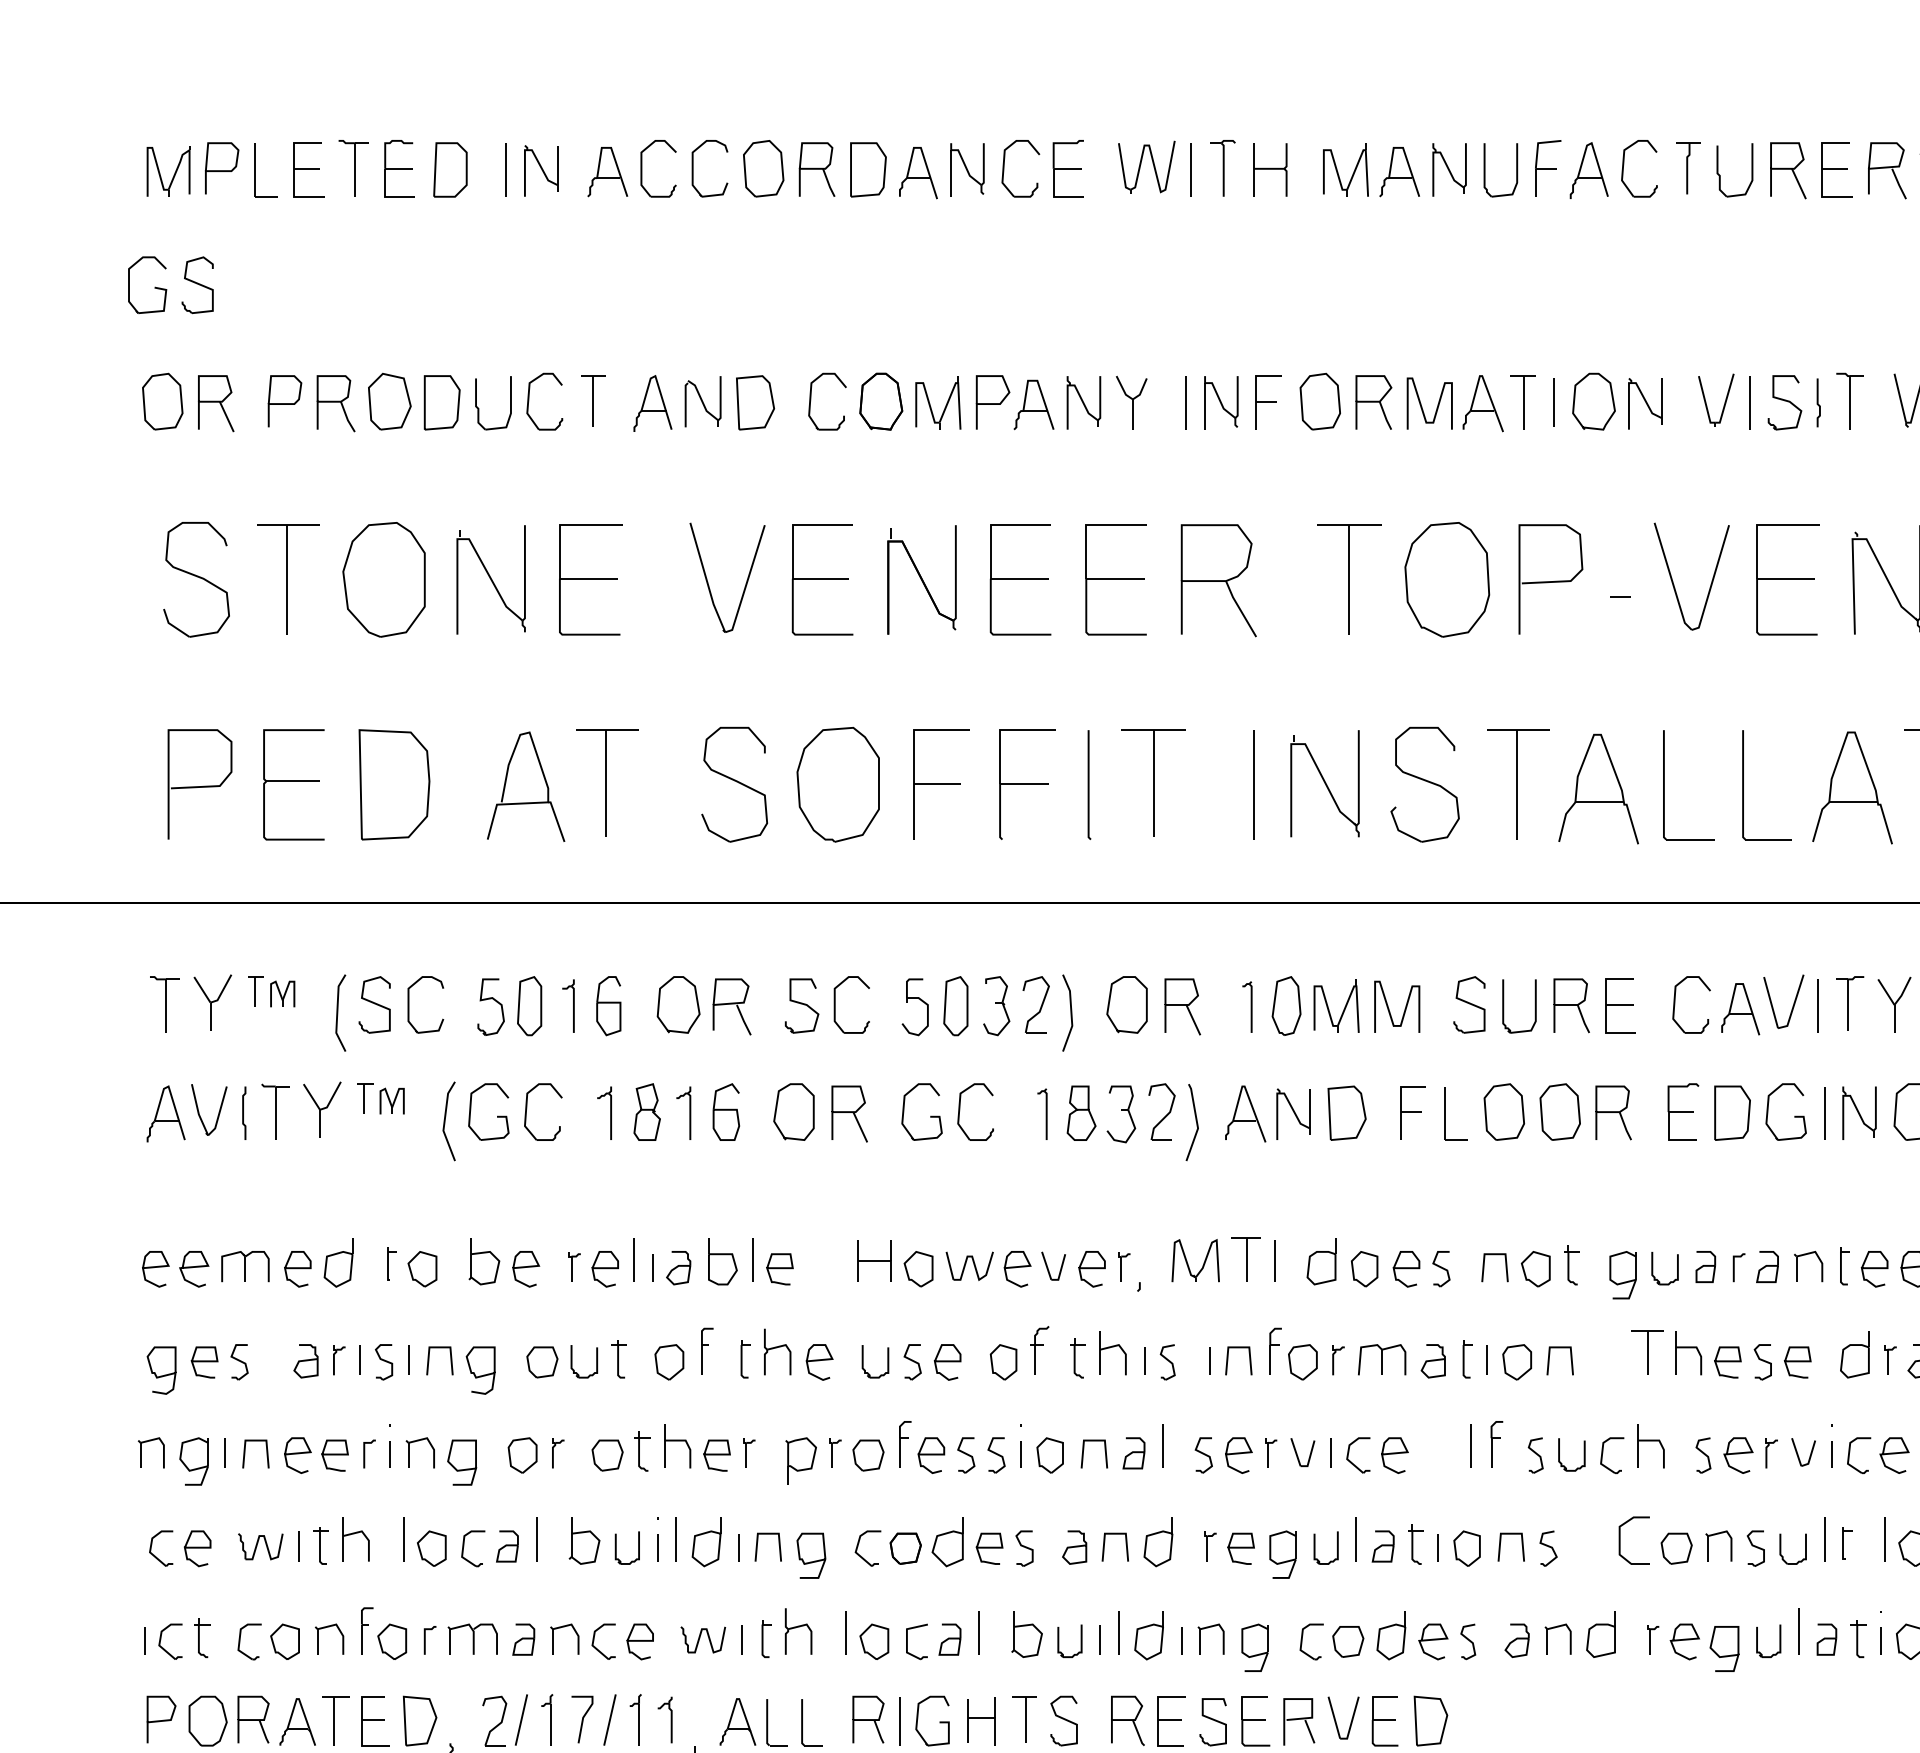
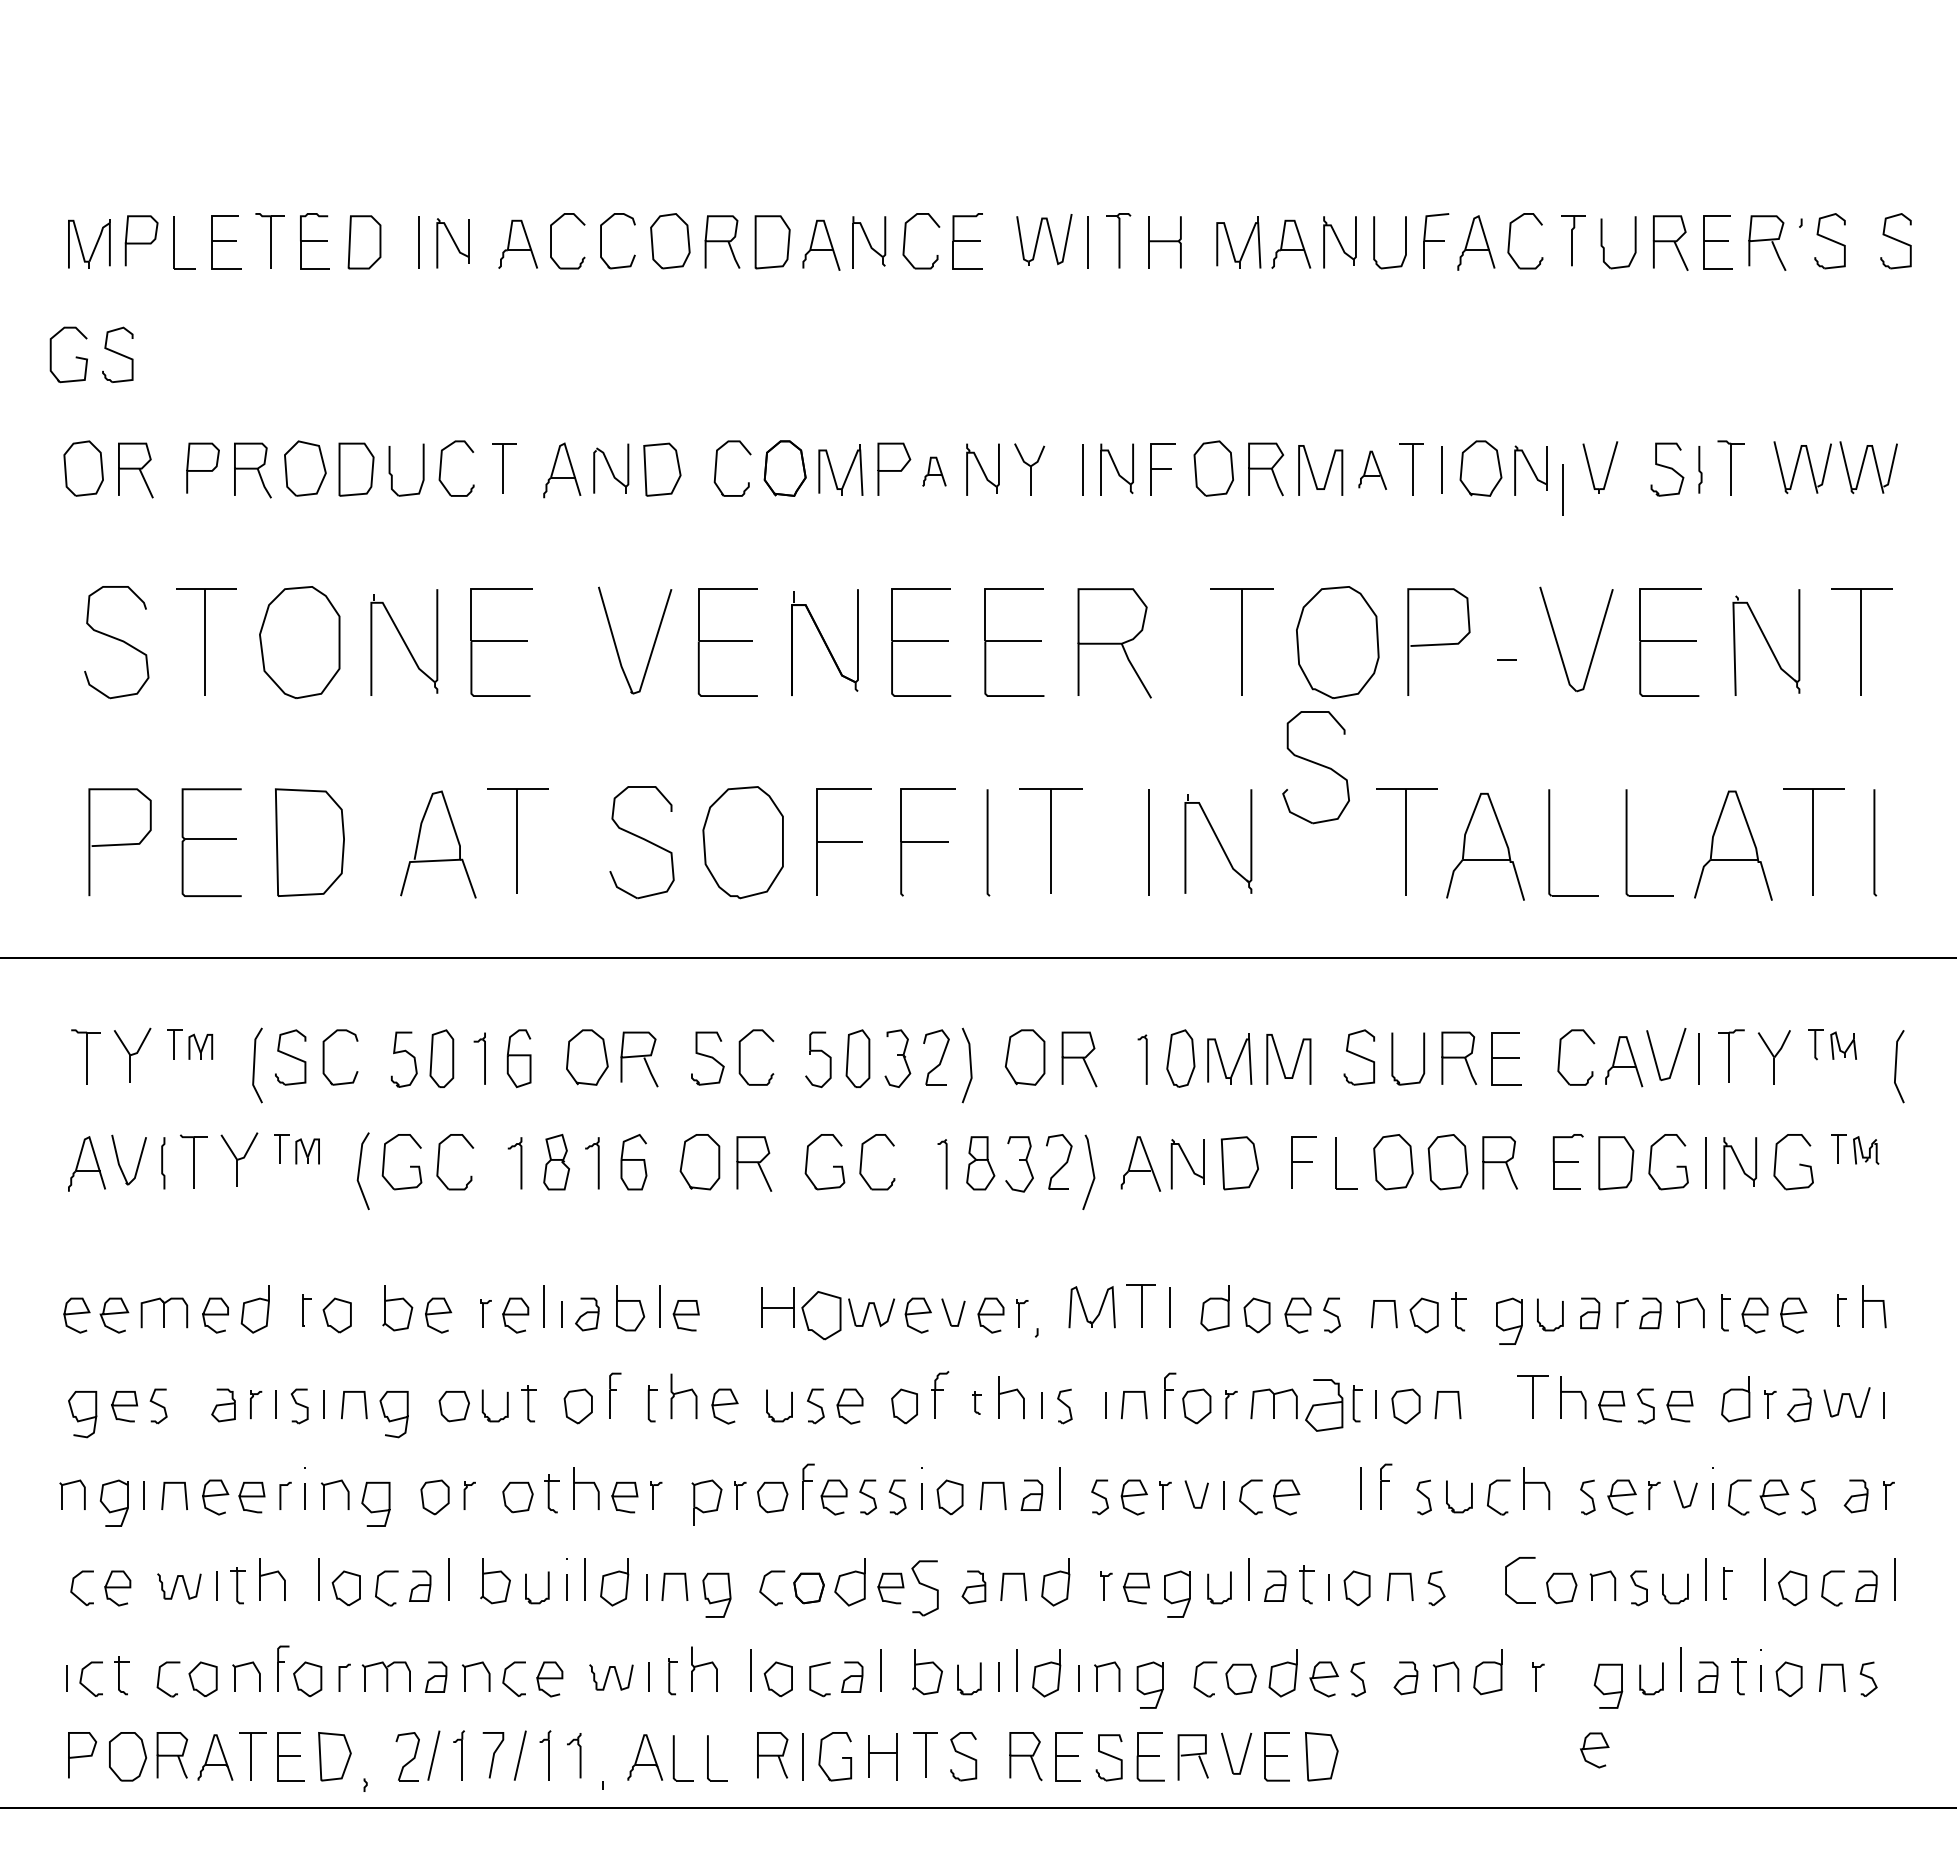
line: (1749, 402) -> (1562, 489), moved
part: (1482, 403) -> (1372, 470), size x0.7
part: (1034, 404) -> (934, 471), size x0.6
part: (1424, 784) -> (1315, 767), moved
part: (918, 1269) -> (821, 1315), size x1.4
part: (1077, 1358) -> (976, 1402), size x0.6
part: (1432, 1361) -> (1323, 1405), size x1.6
part: (1023, 1548) -> (924, 1588), size x1.6
curve: (1684, 1640) -> (1594, 1749), moved

